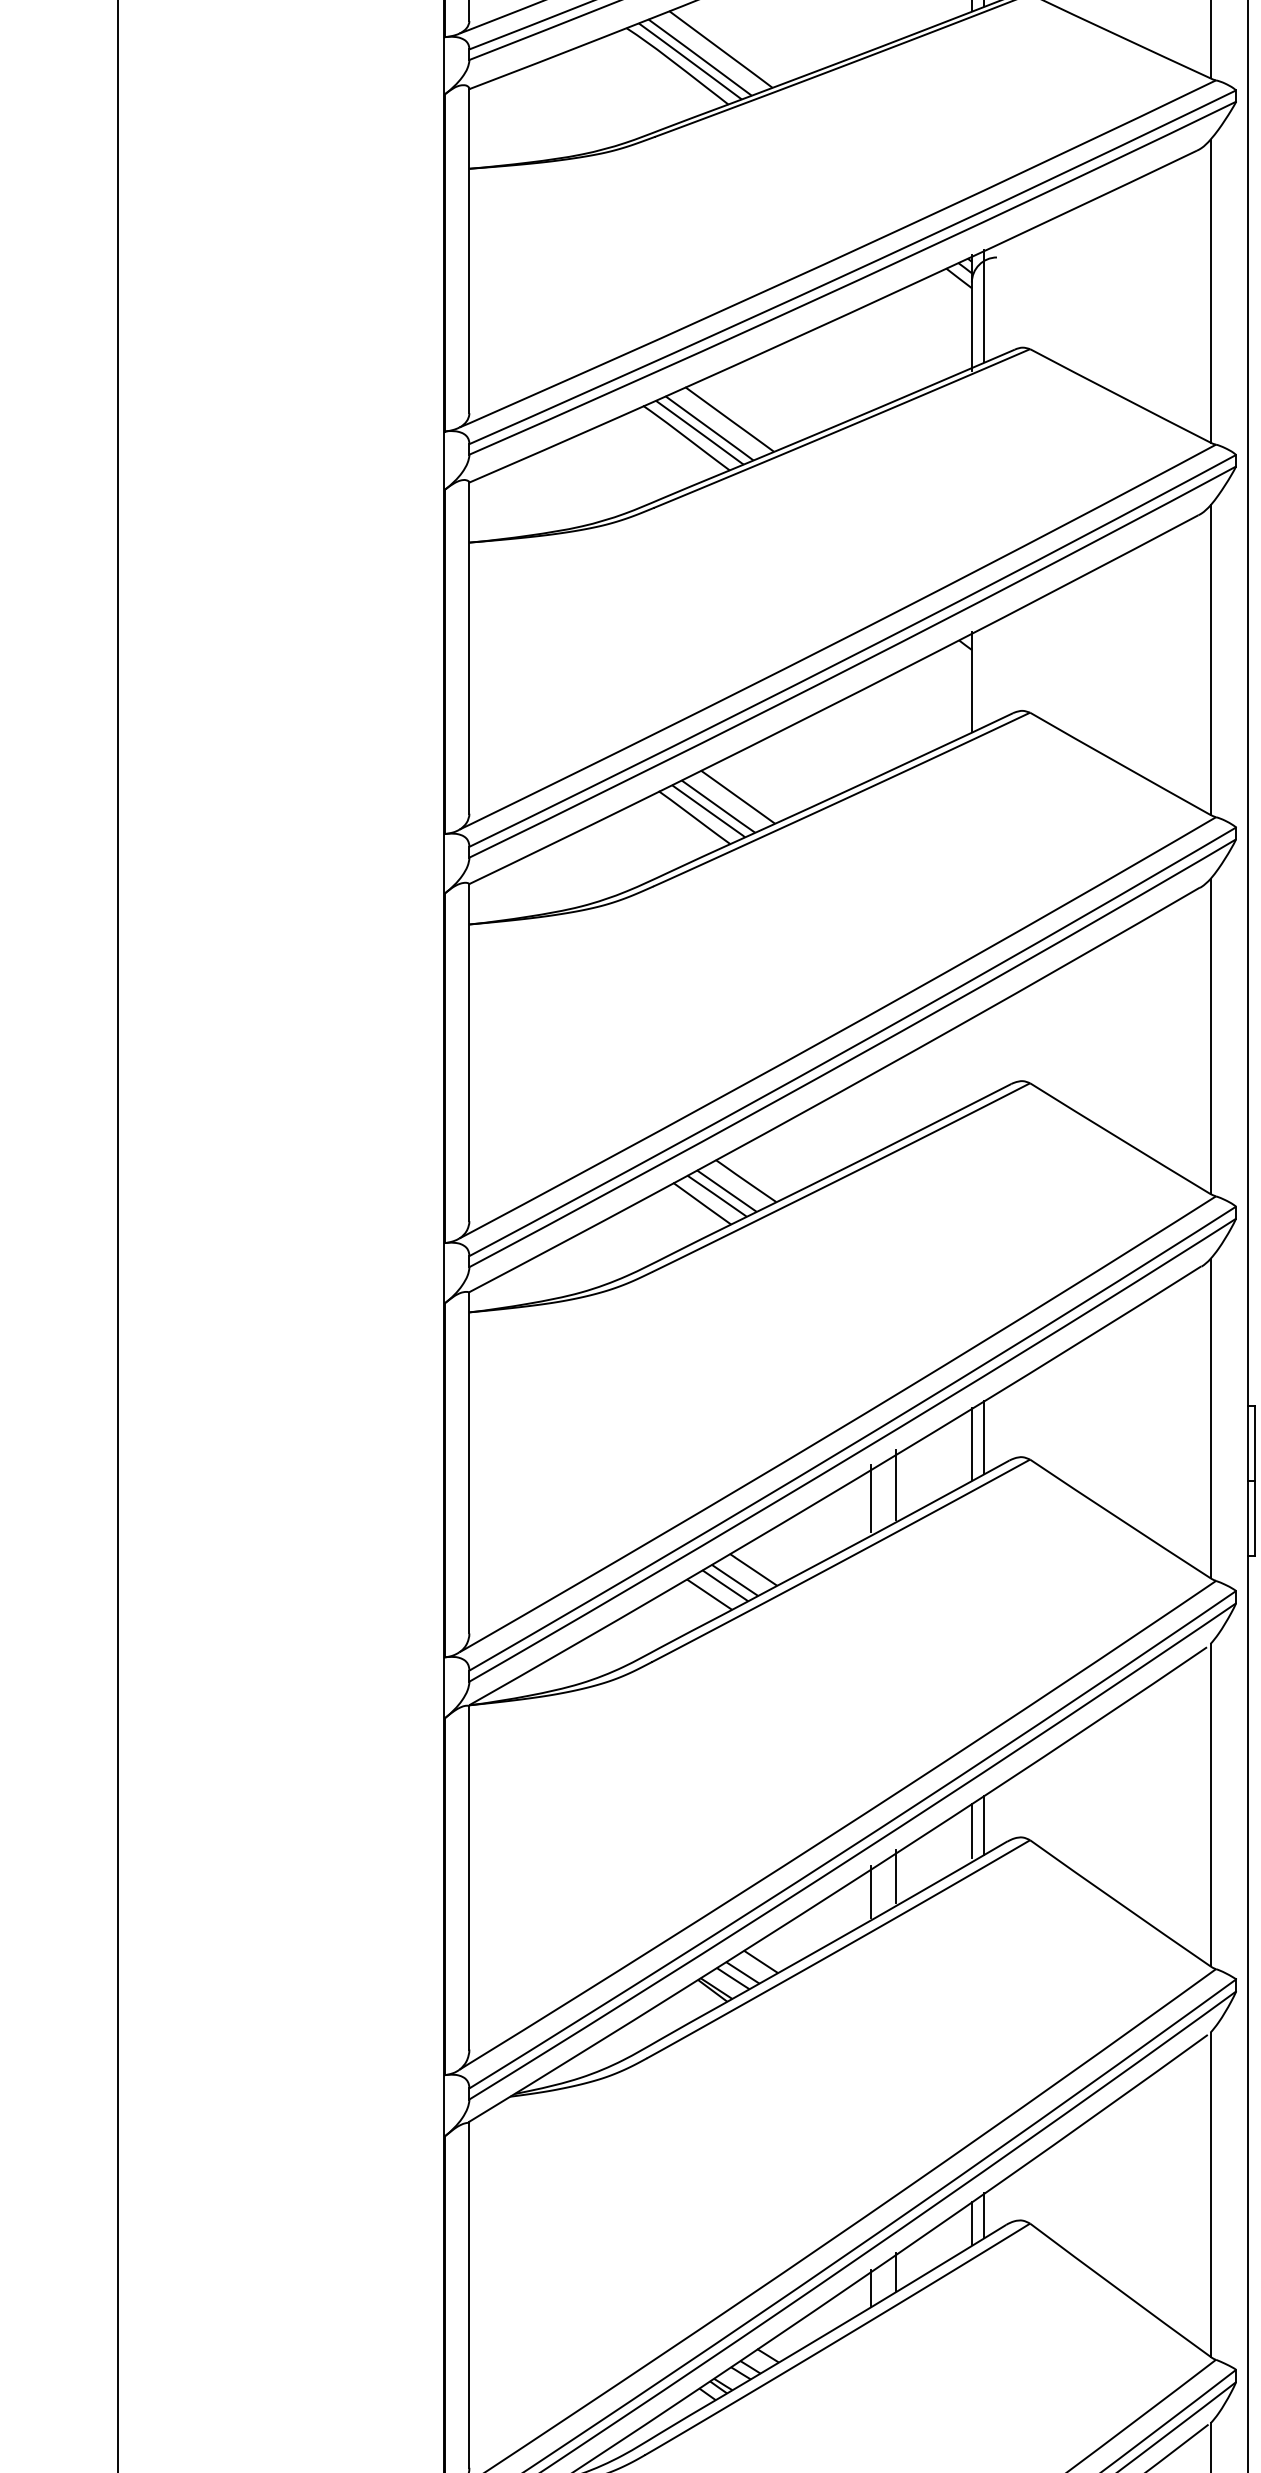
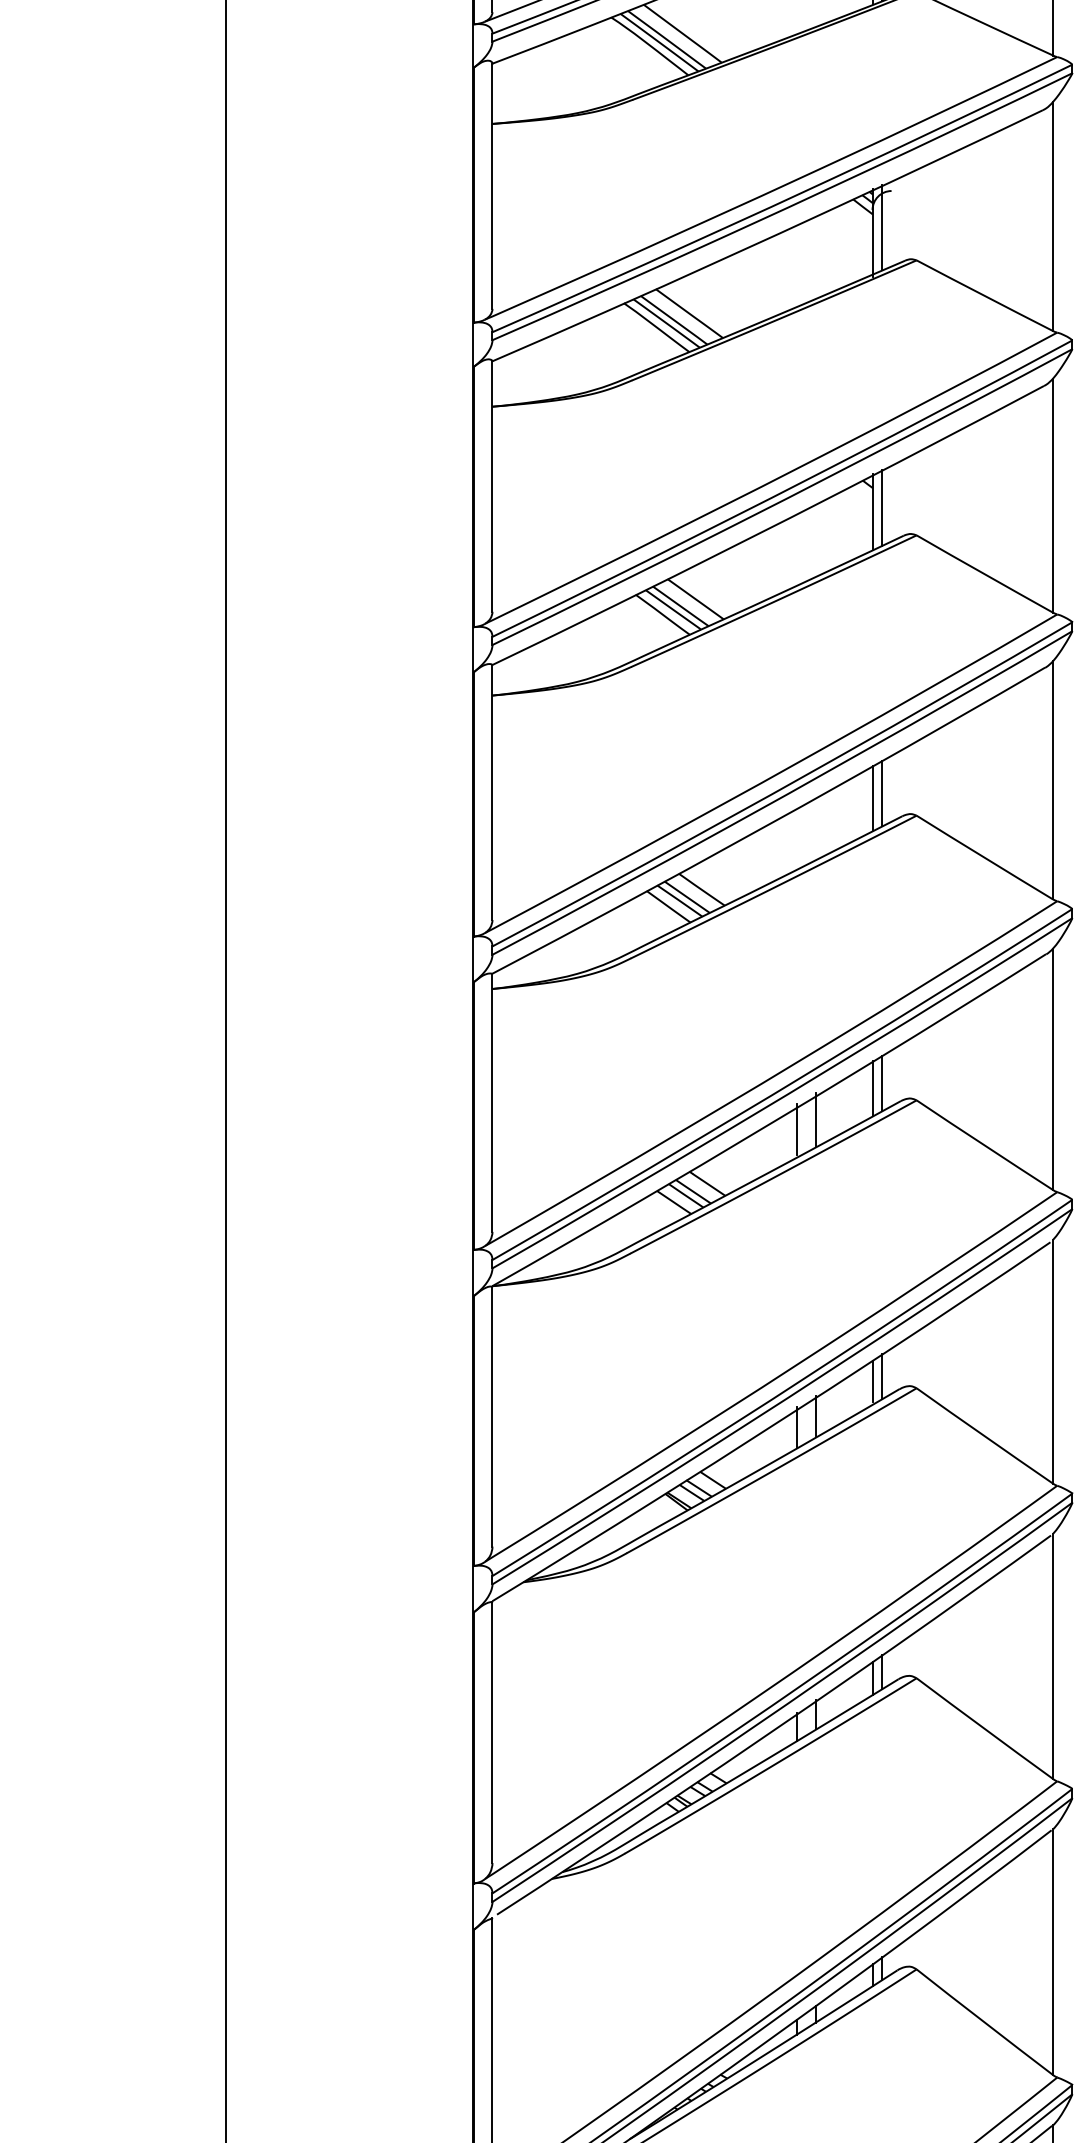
line: (984, 675) -> (882, 507), added
line: (984, 1053) -> (882, 793), added
line: (971, 1060) -> (872, 798), added

